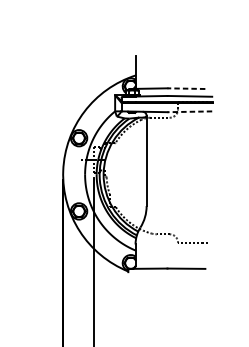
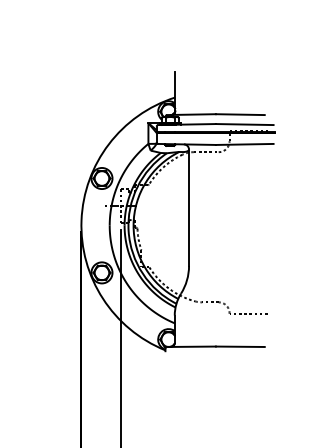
line: (185, 88) -> (239, 114), dashed -> solid
line: (189, 111) -> (244, 144), dashed -> solid

